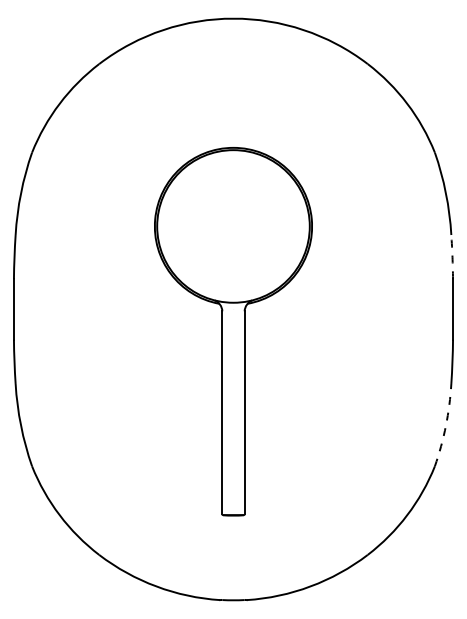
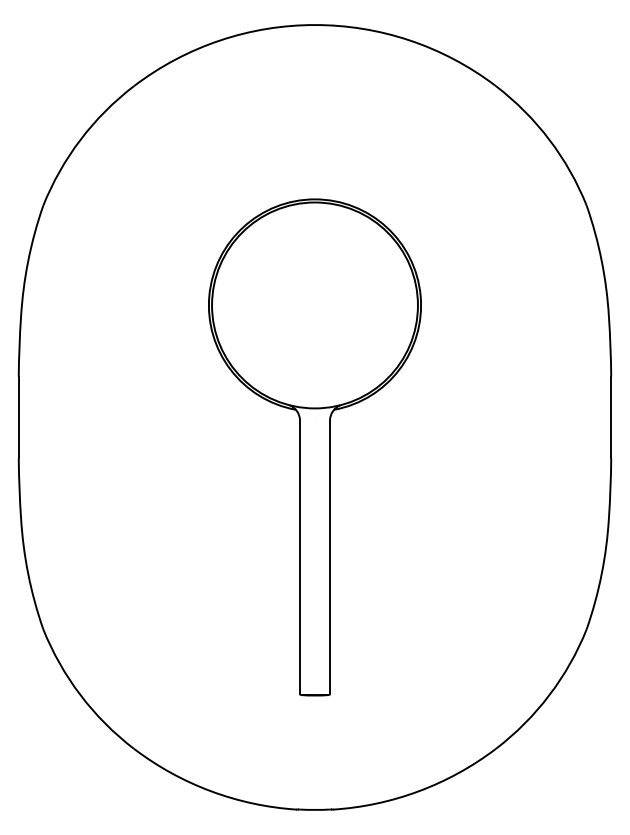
arc: (452, 256) -> (610, 346), dashed -> solid
arc: (445, 425) -> (601, 574), dashed -> solid

